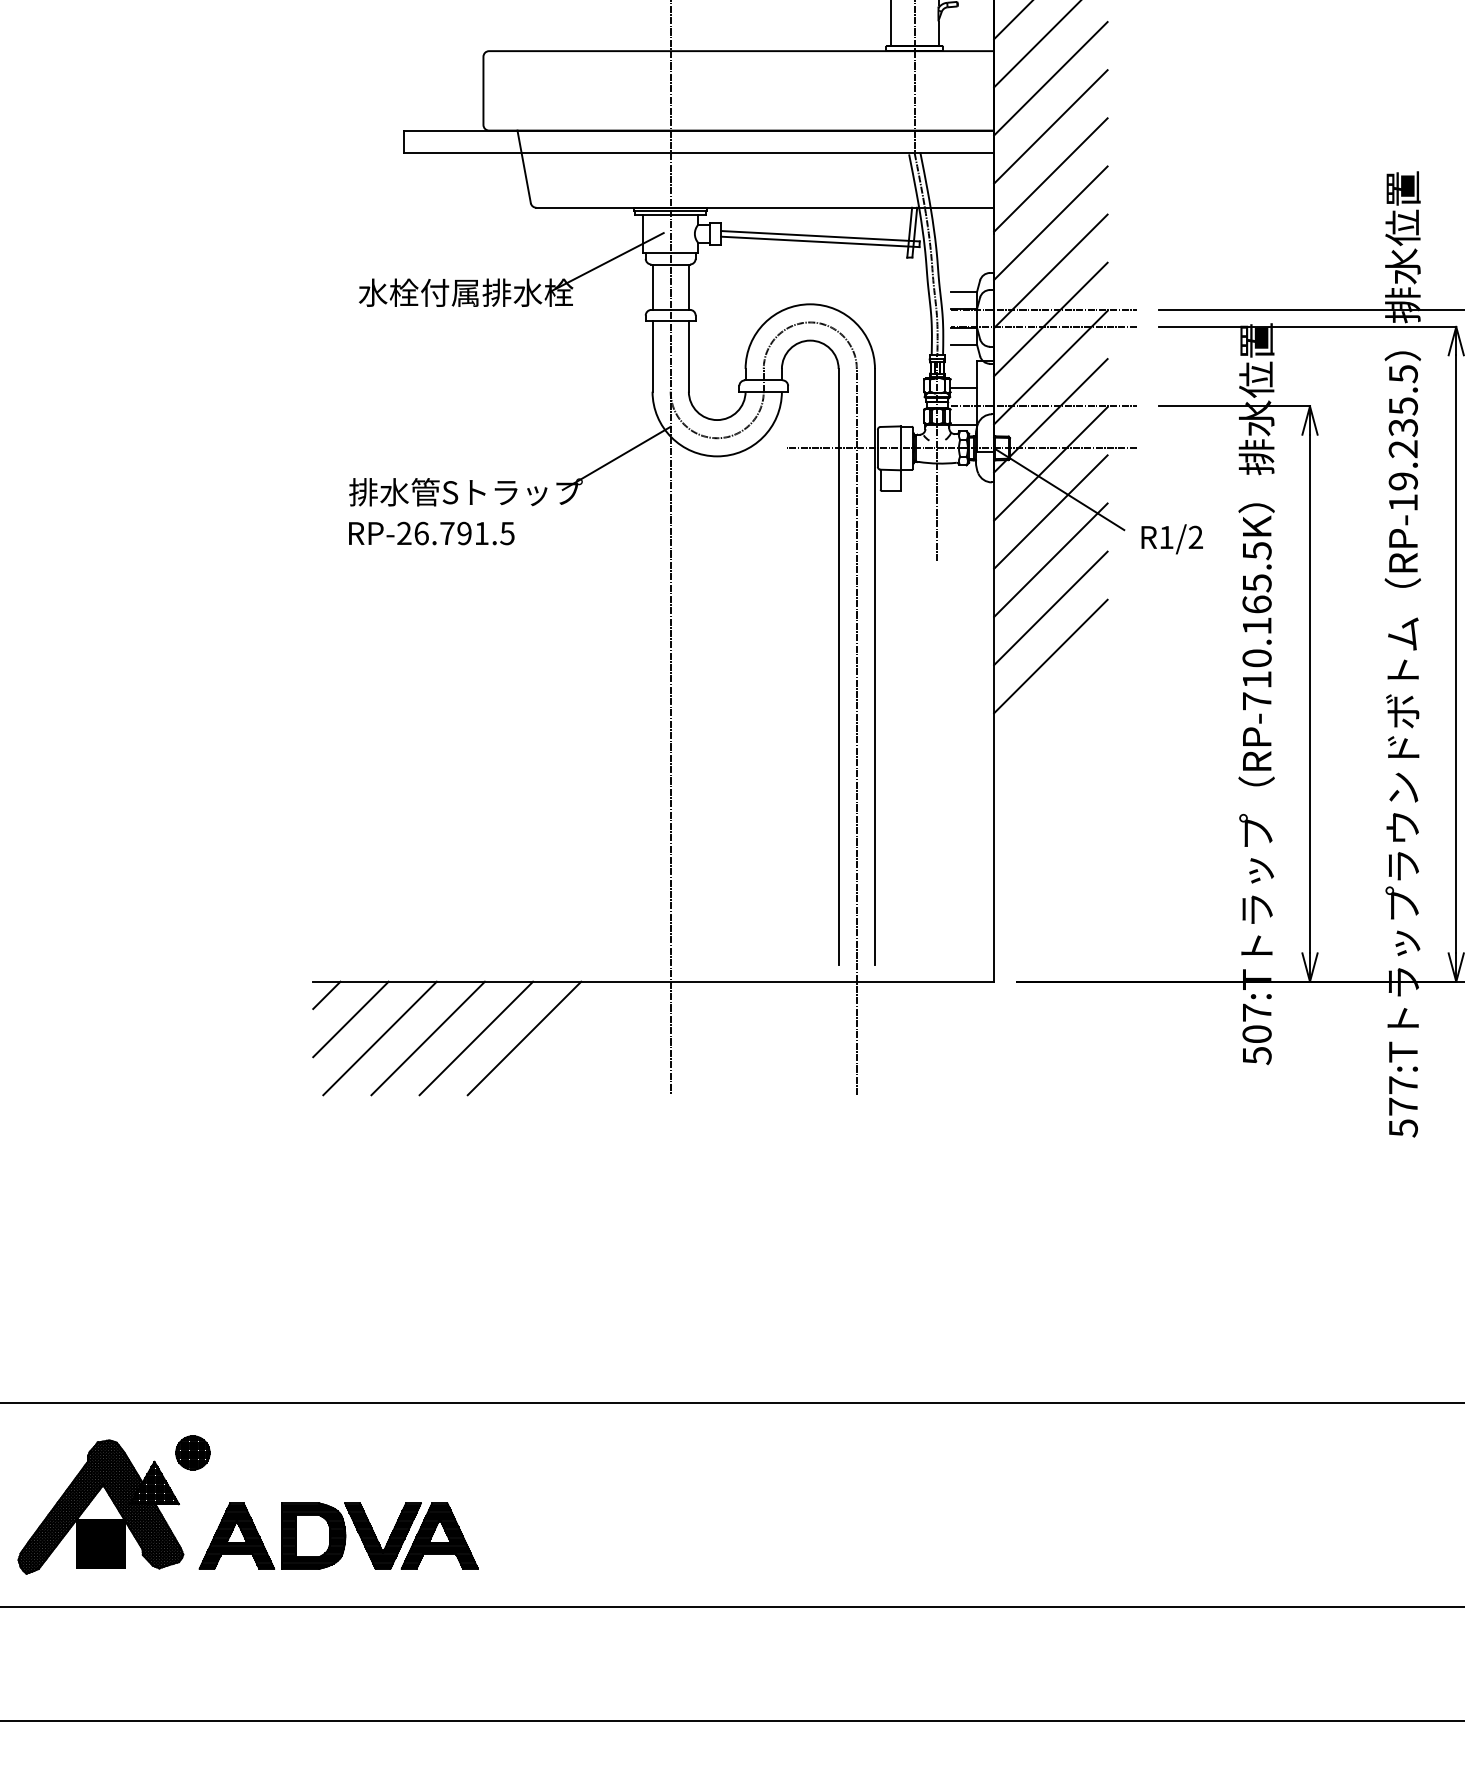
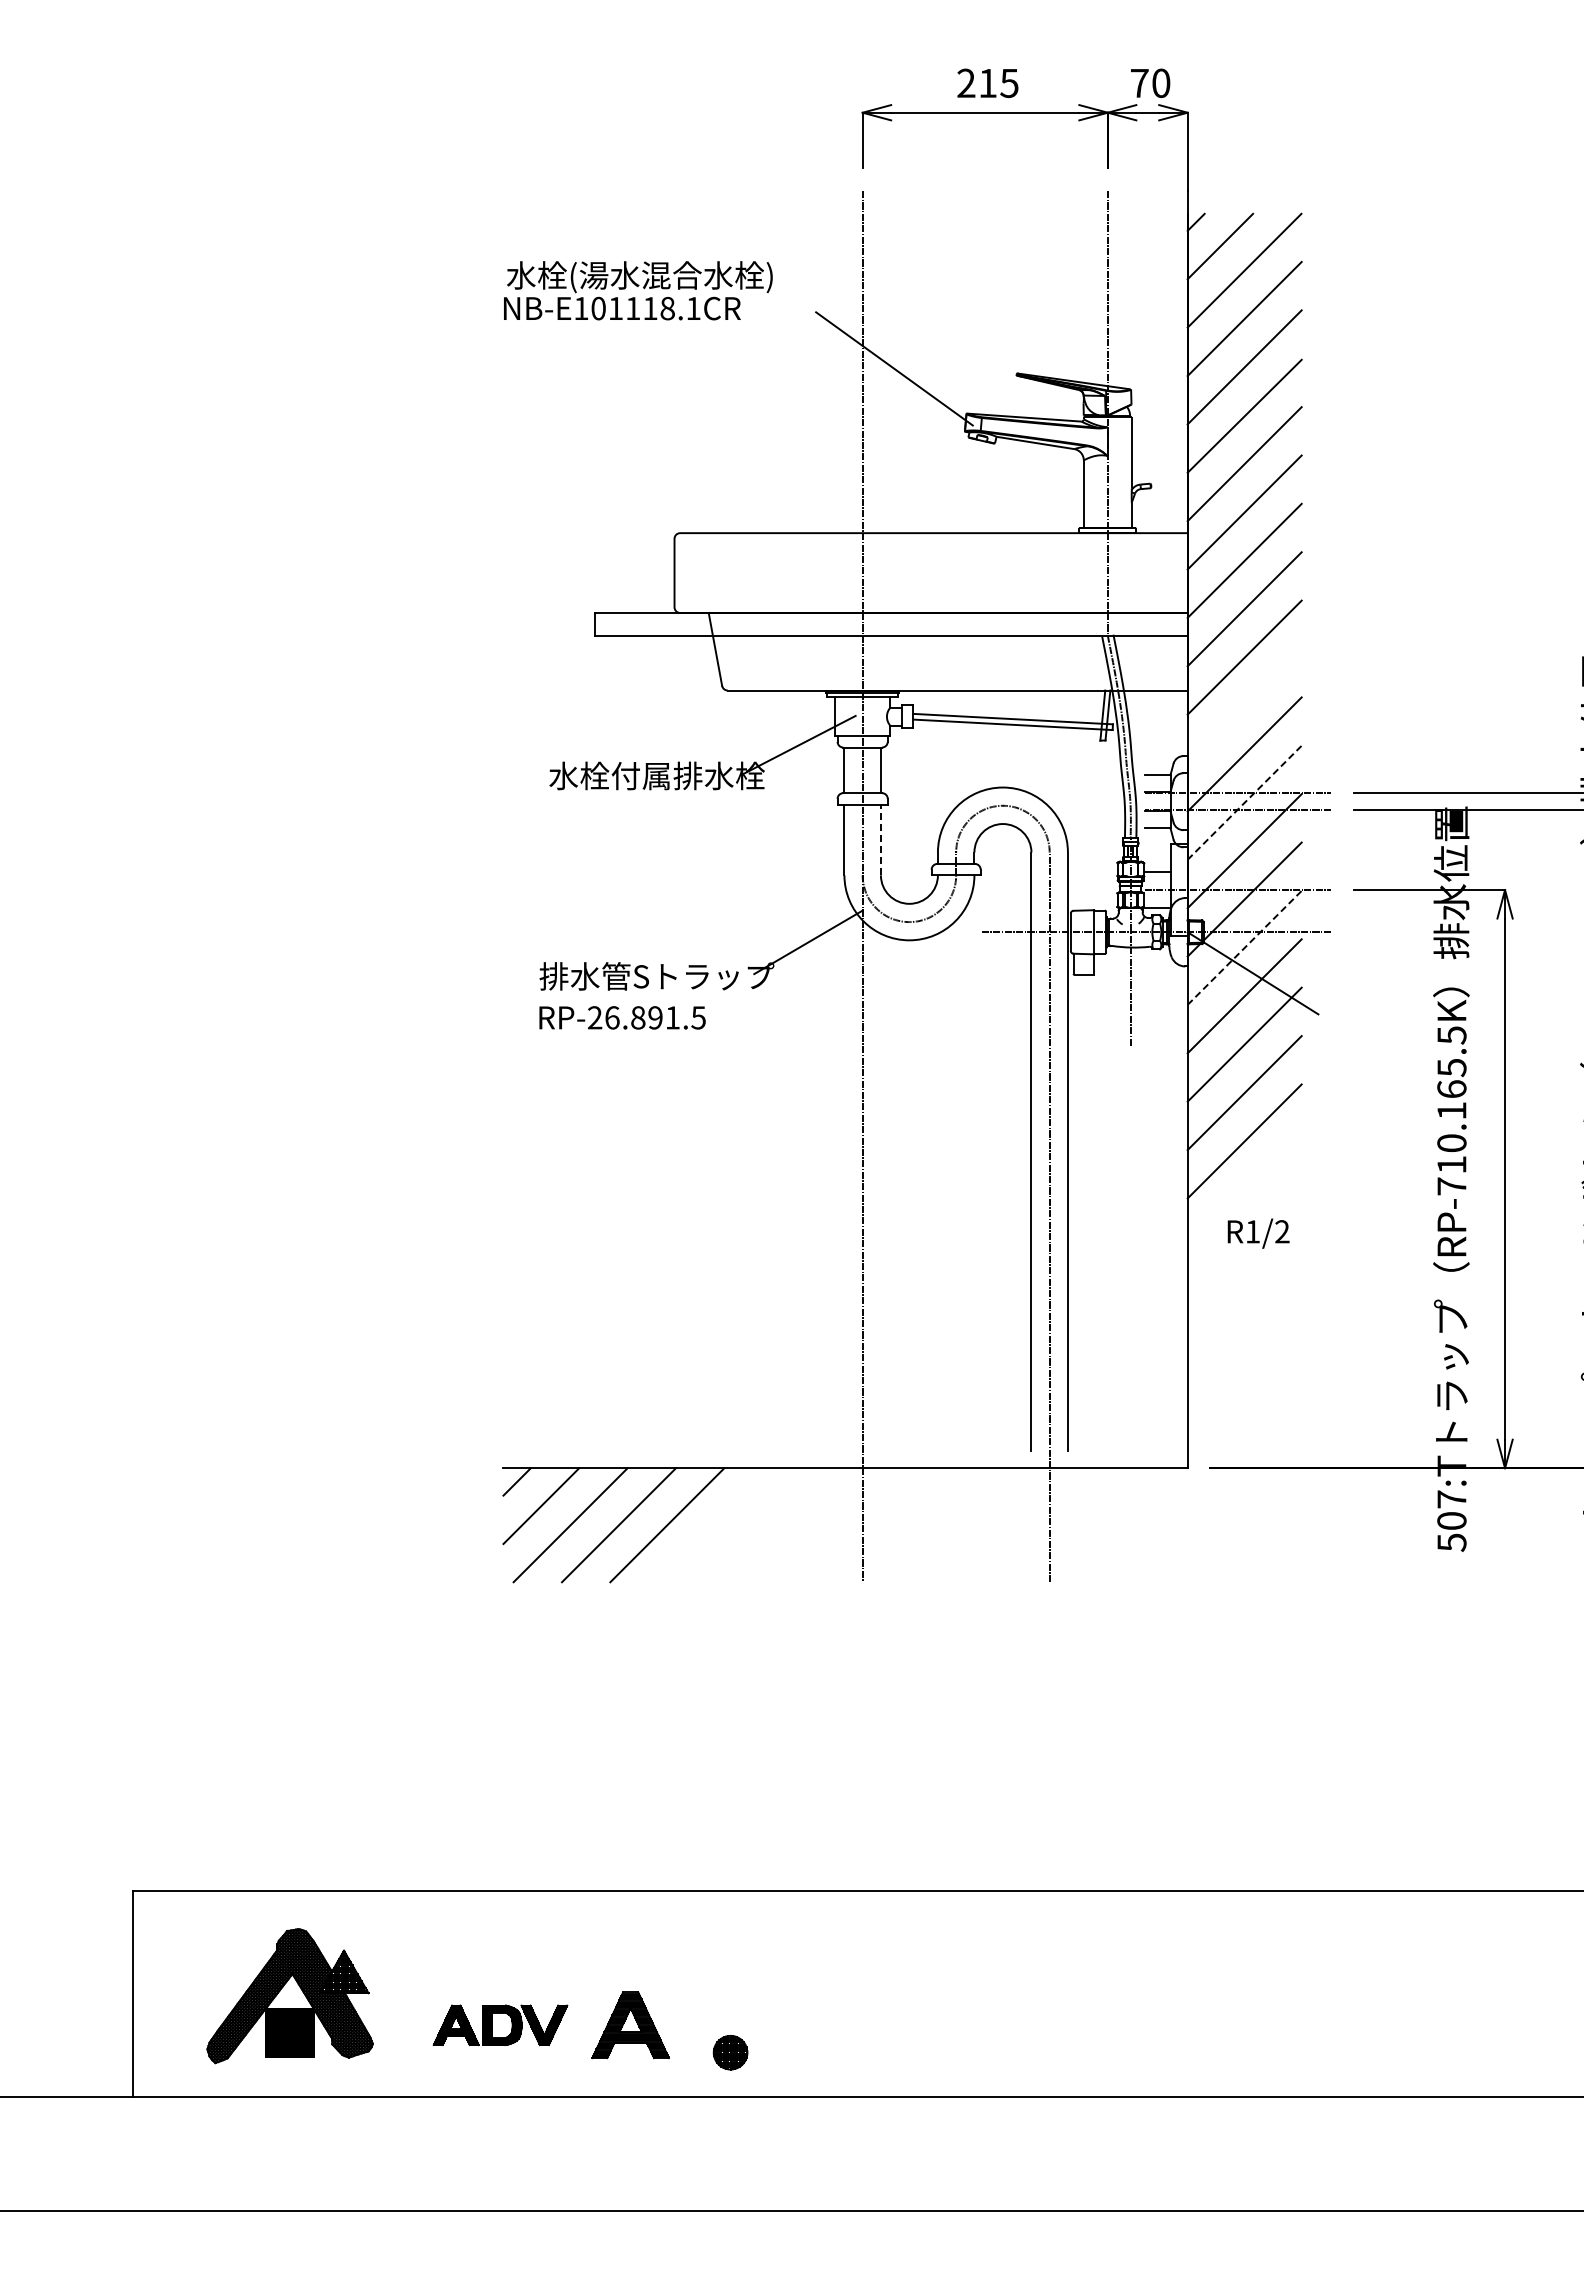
line: (1050, 223) -> (1244, 706), removed
line: (1050, 319) -> (1244, 802), solid -> dashed
line: (688, 356) -> (880, 839), solid -> dashed
line: (1050, 463) -> (1244, 947), solid -> dashed
text: (447, 533) -> (638, 1017), RP-26.791.5 -> RP-26.891.5
text: (1172, 539) -> (1258, 1233), moved
line: (524, 1038) -> (715, 1525), removed
part: (192, 1452) -> (730, 2052), moved
part: (310, 1536) -> (500, 2025), size x0.6

